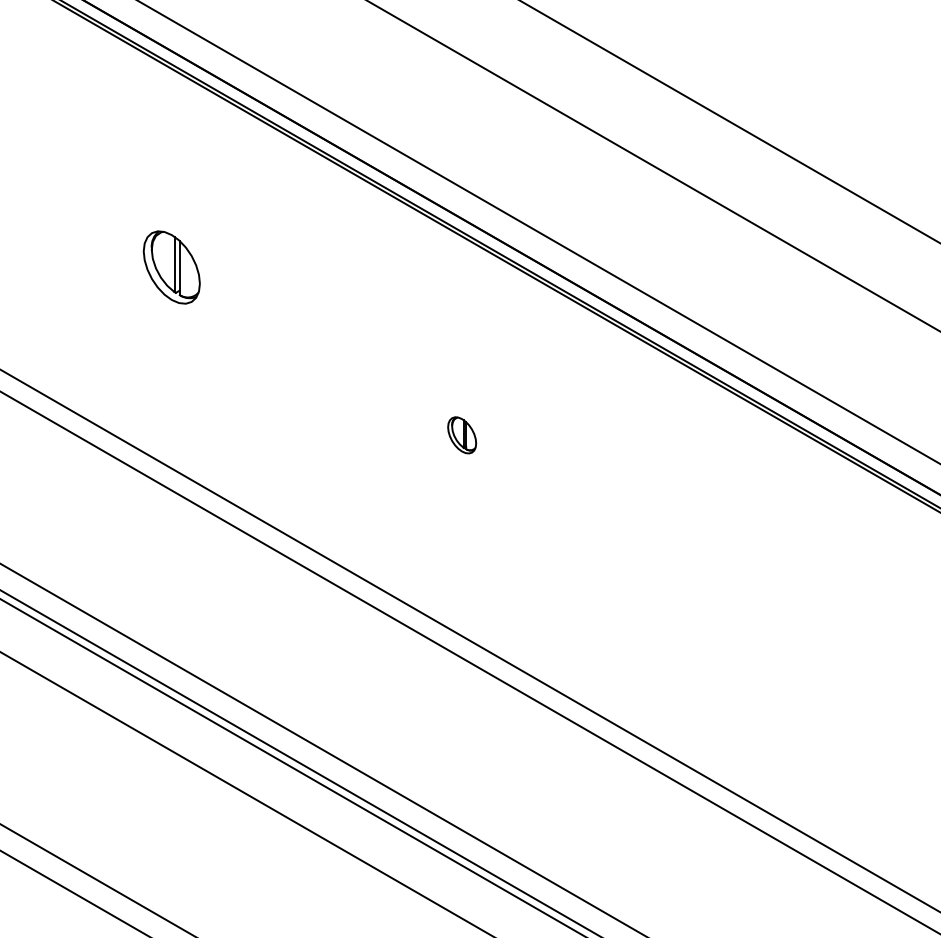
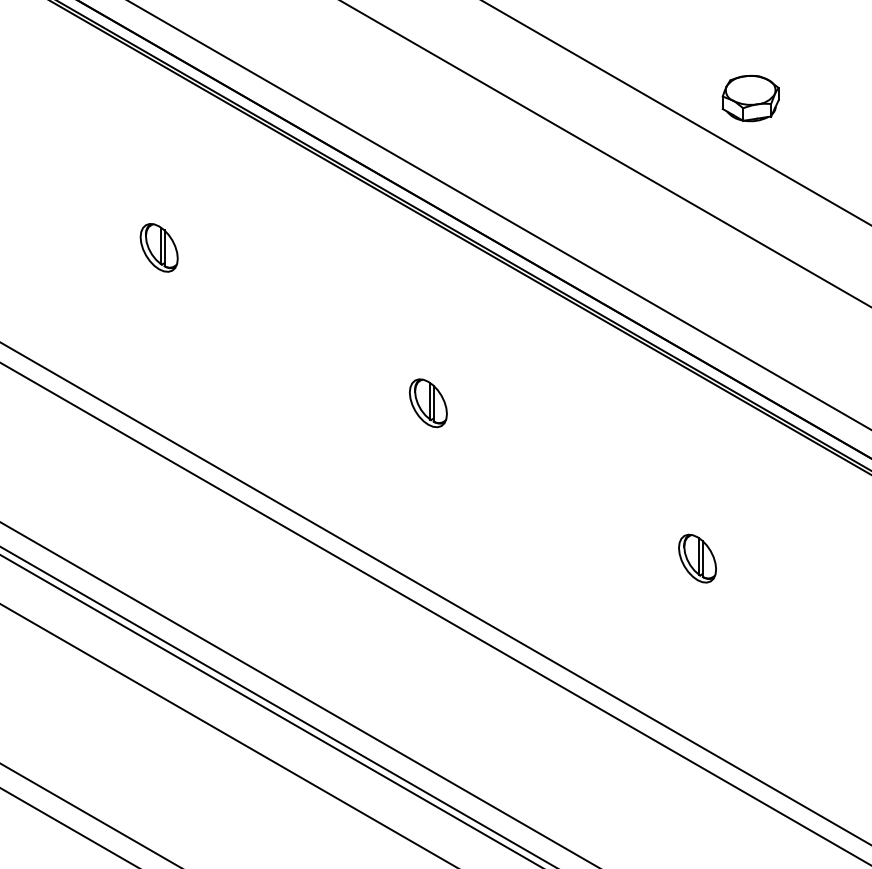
part: (809, 106) -> (750, 98), added
part: (170, 267) -> (158, 247), size x0.71
part: (461, 435) -> (427, 403), size x1.43
part: (752, 602) -> (697, 558), added

